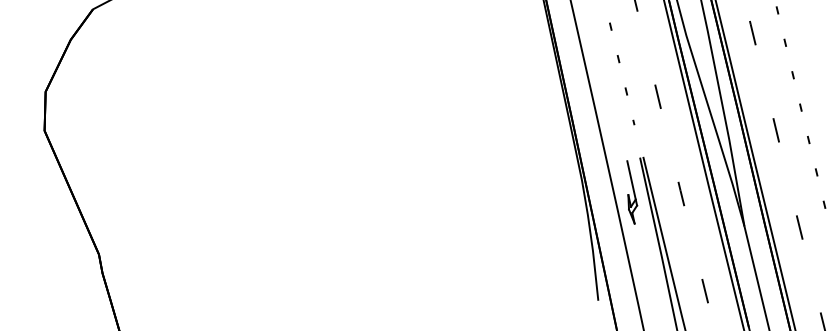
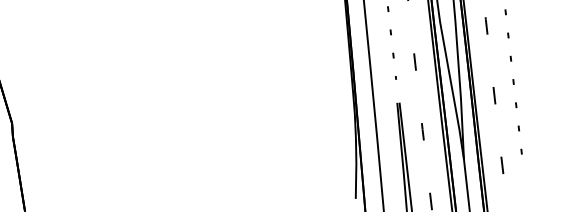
part: (632, 192) -> (388, 126), removed

